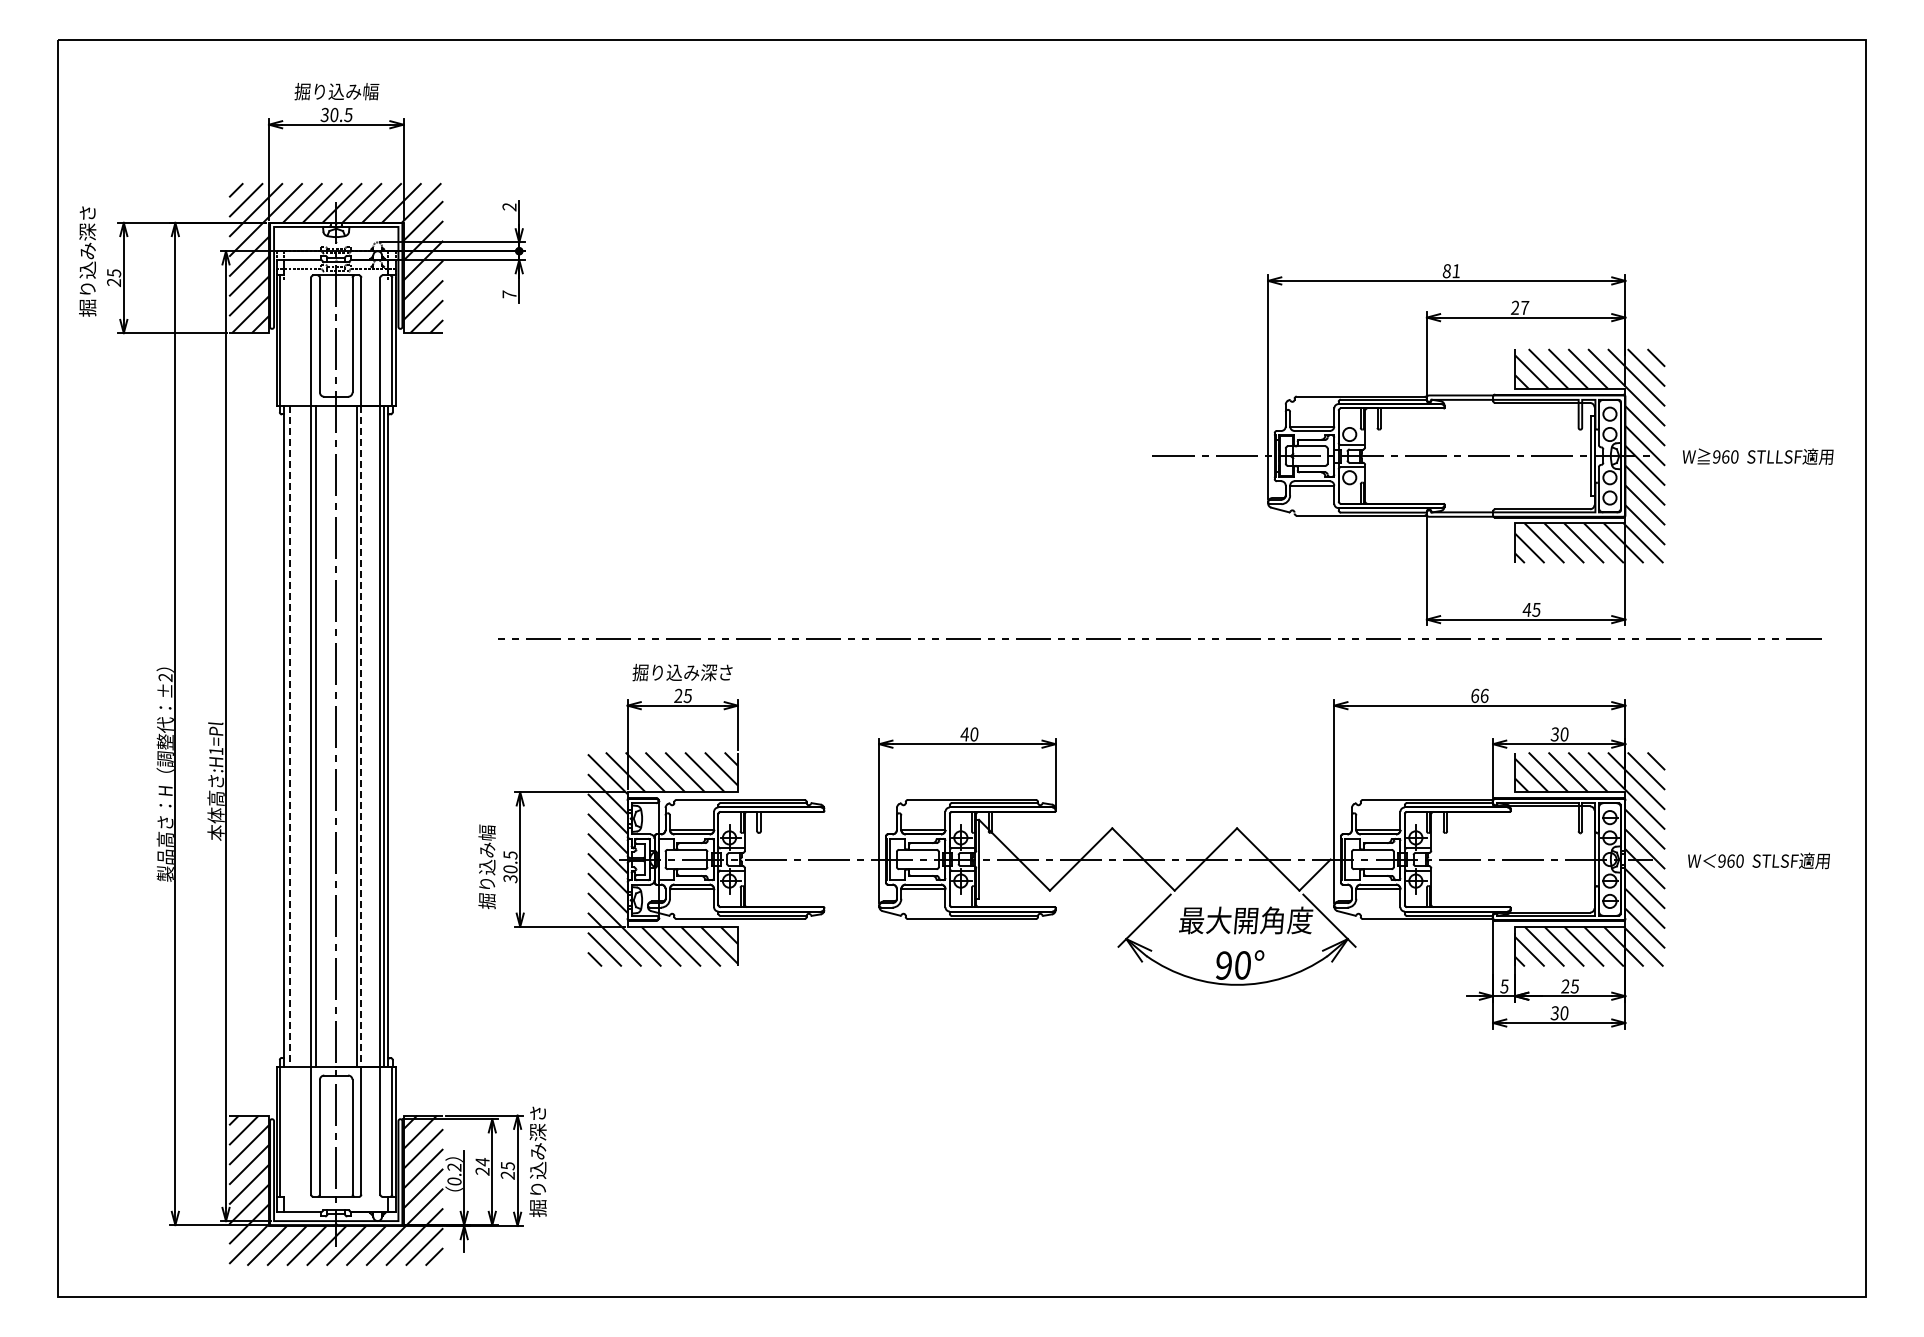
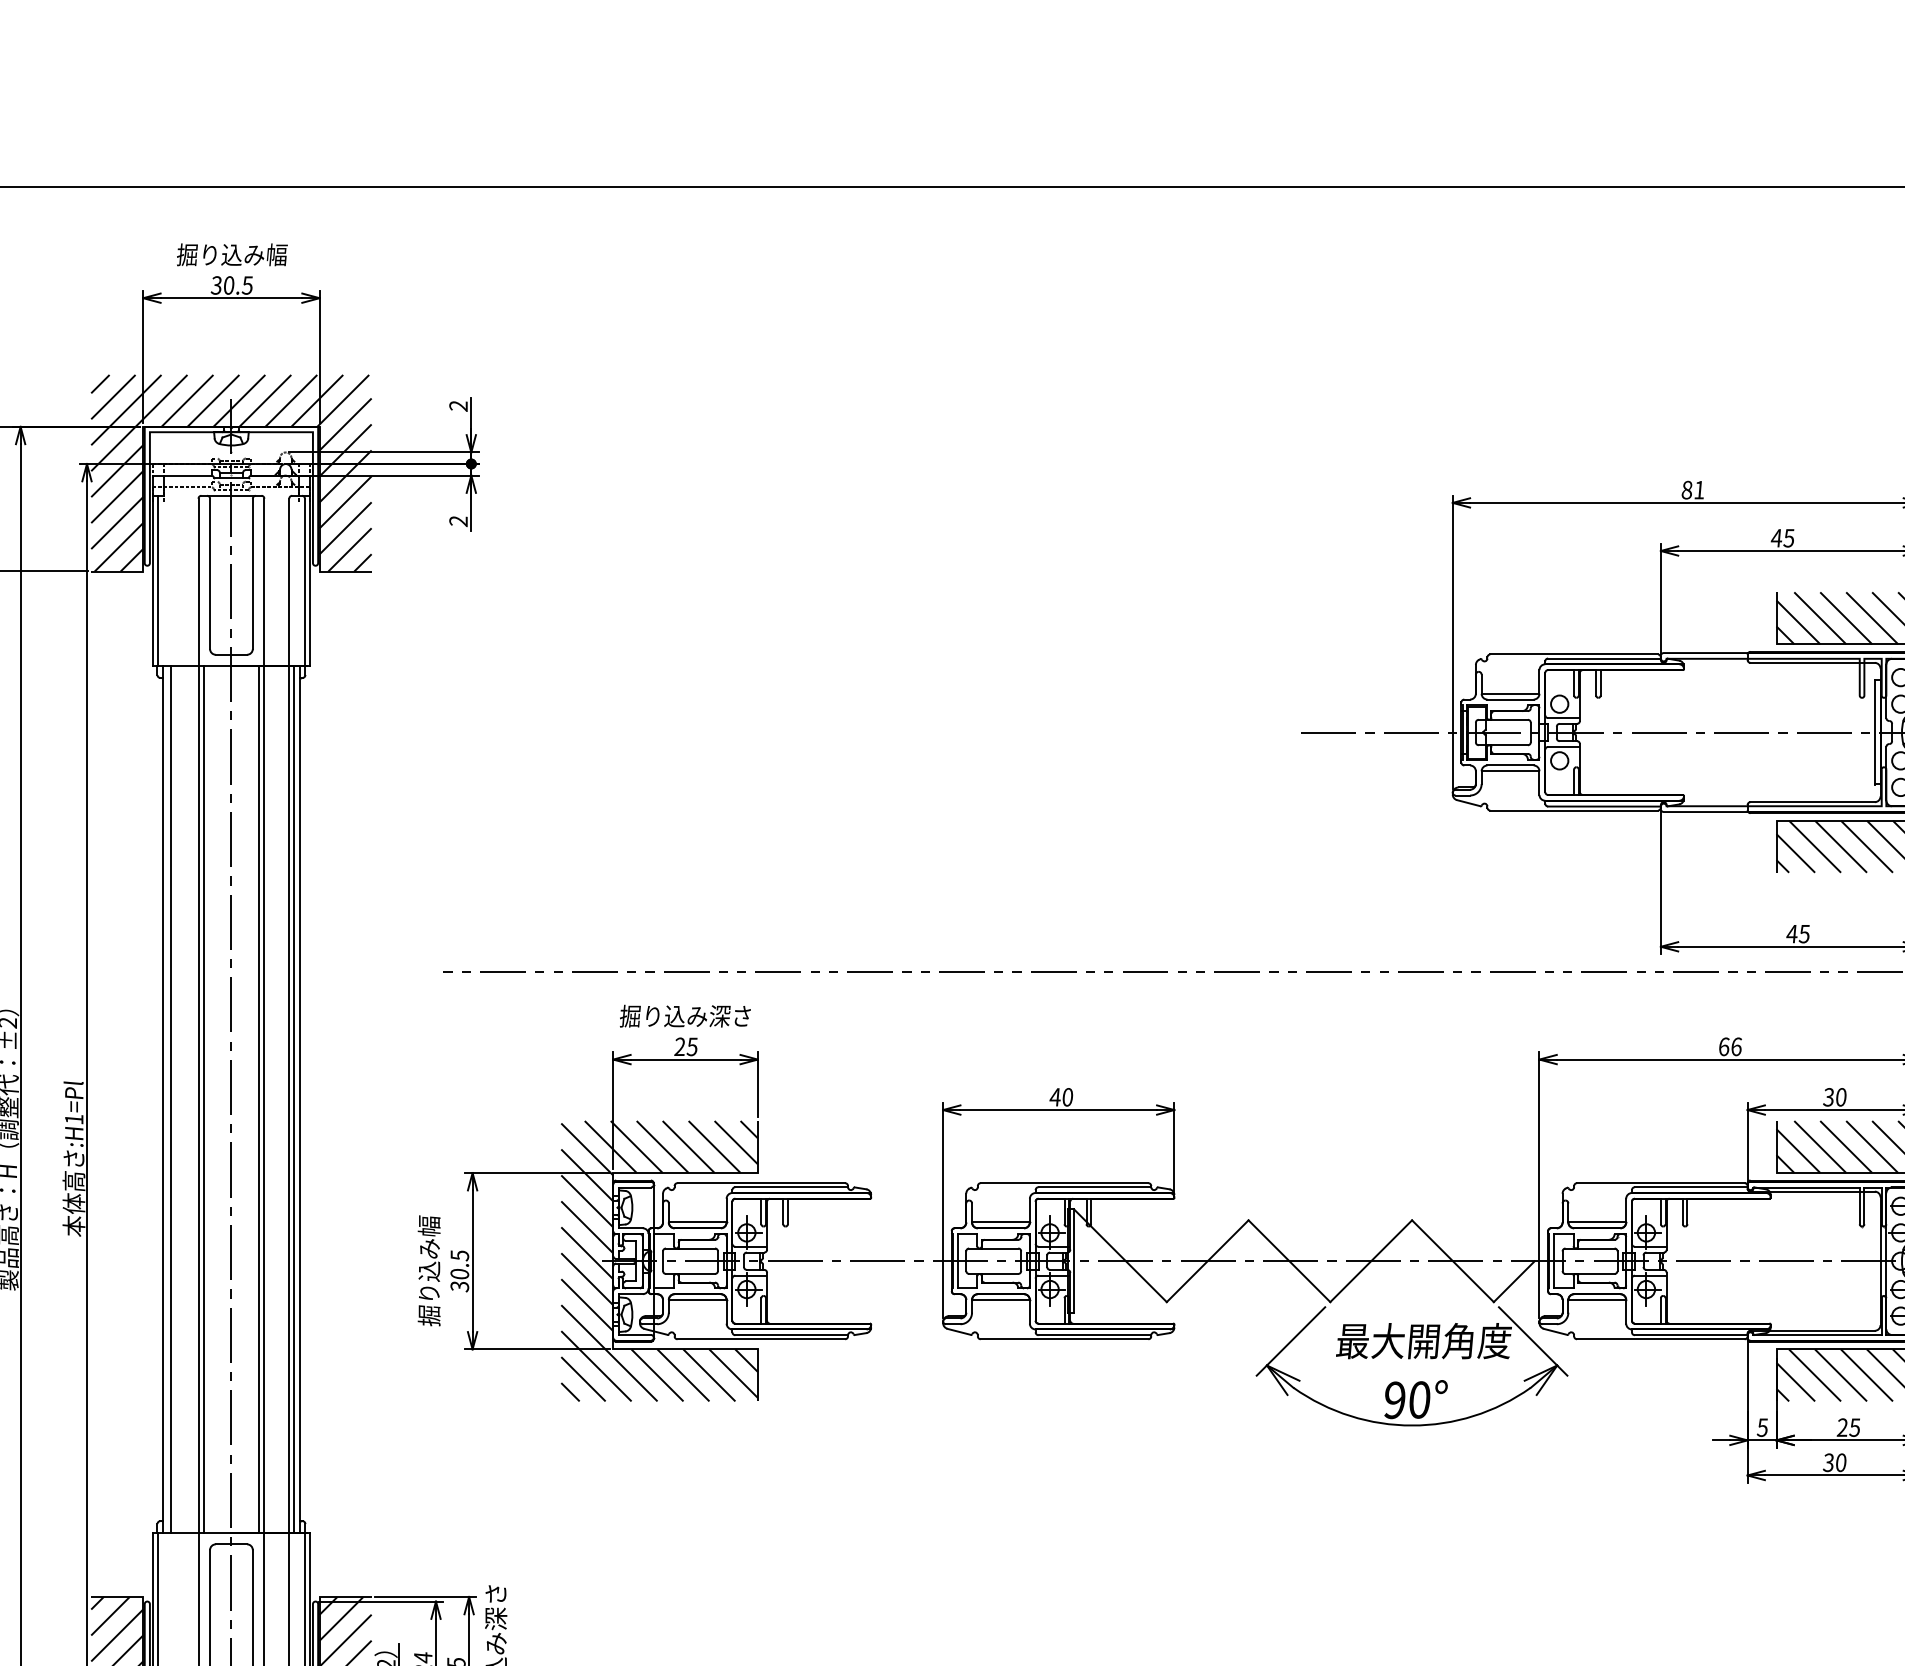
text: (509, 294) -> (458, 520), 7 -> 2
text: (1519, 307) -> (1782, 537), 27 -> 45
line: (289, 736) -> (170, 1099), dashed -> solid
line: (361, 736) -> (264, 1099), dashed -> solid

